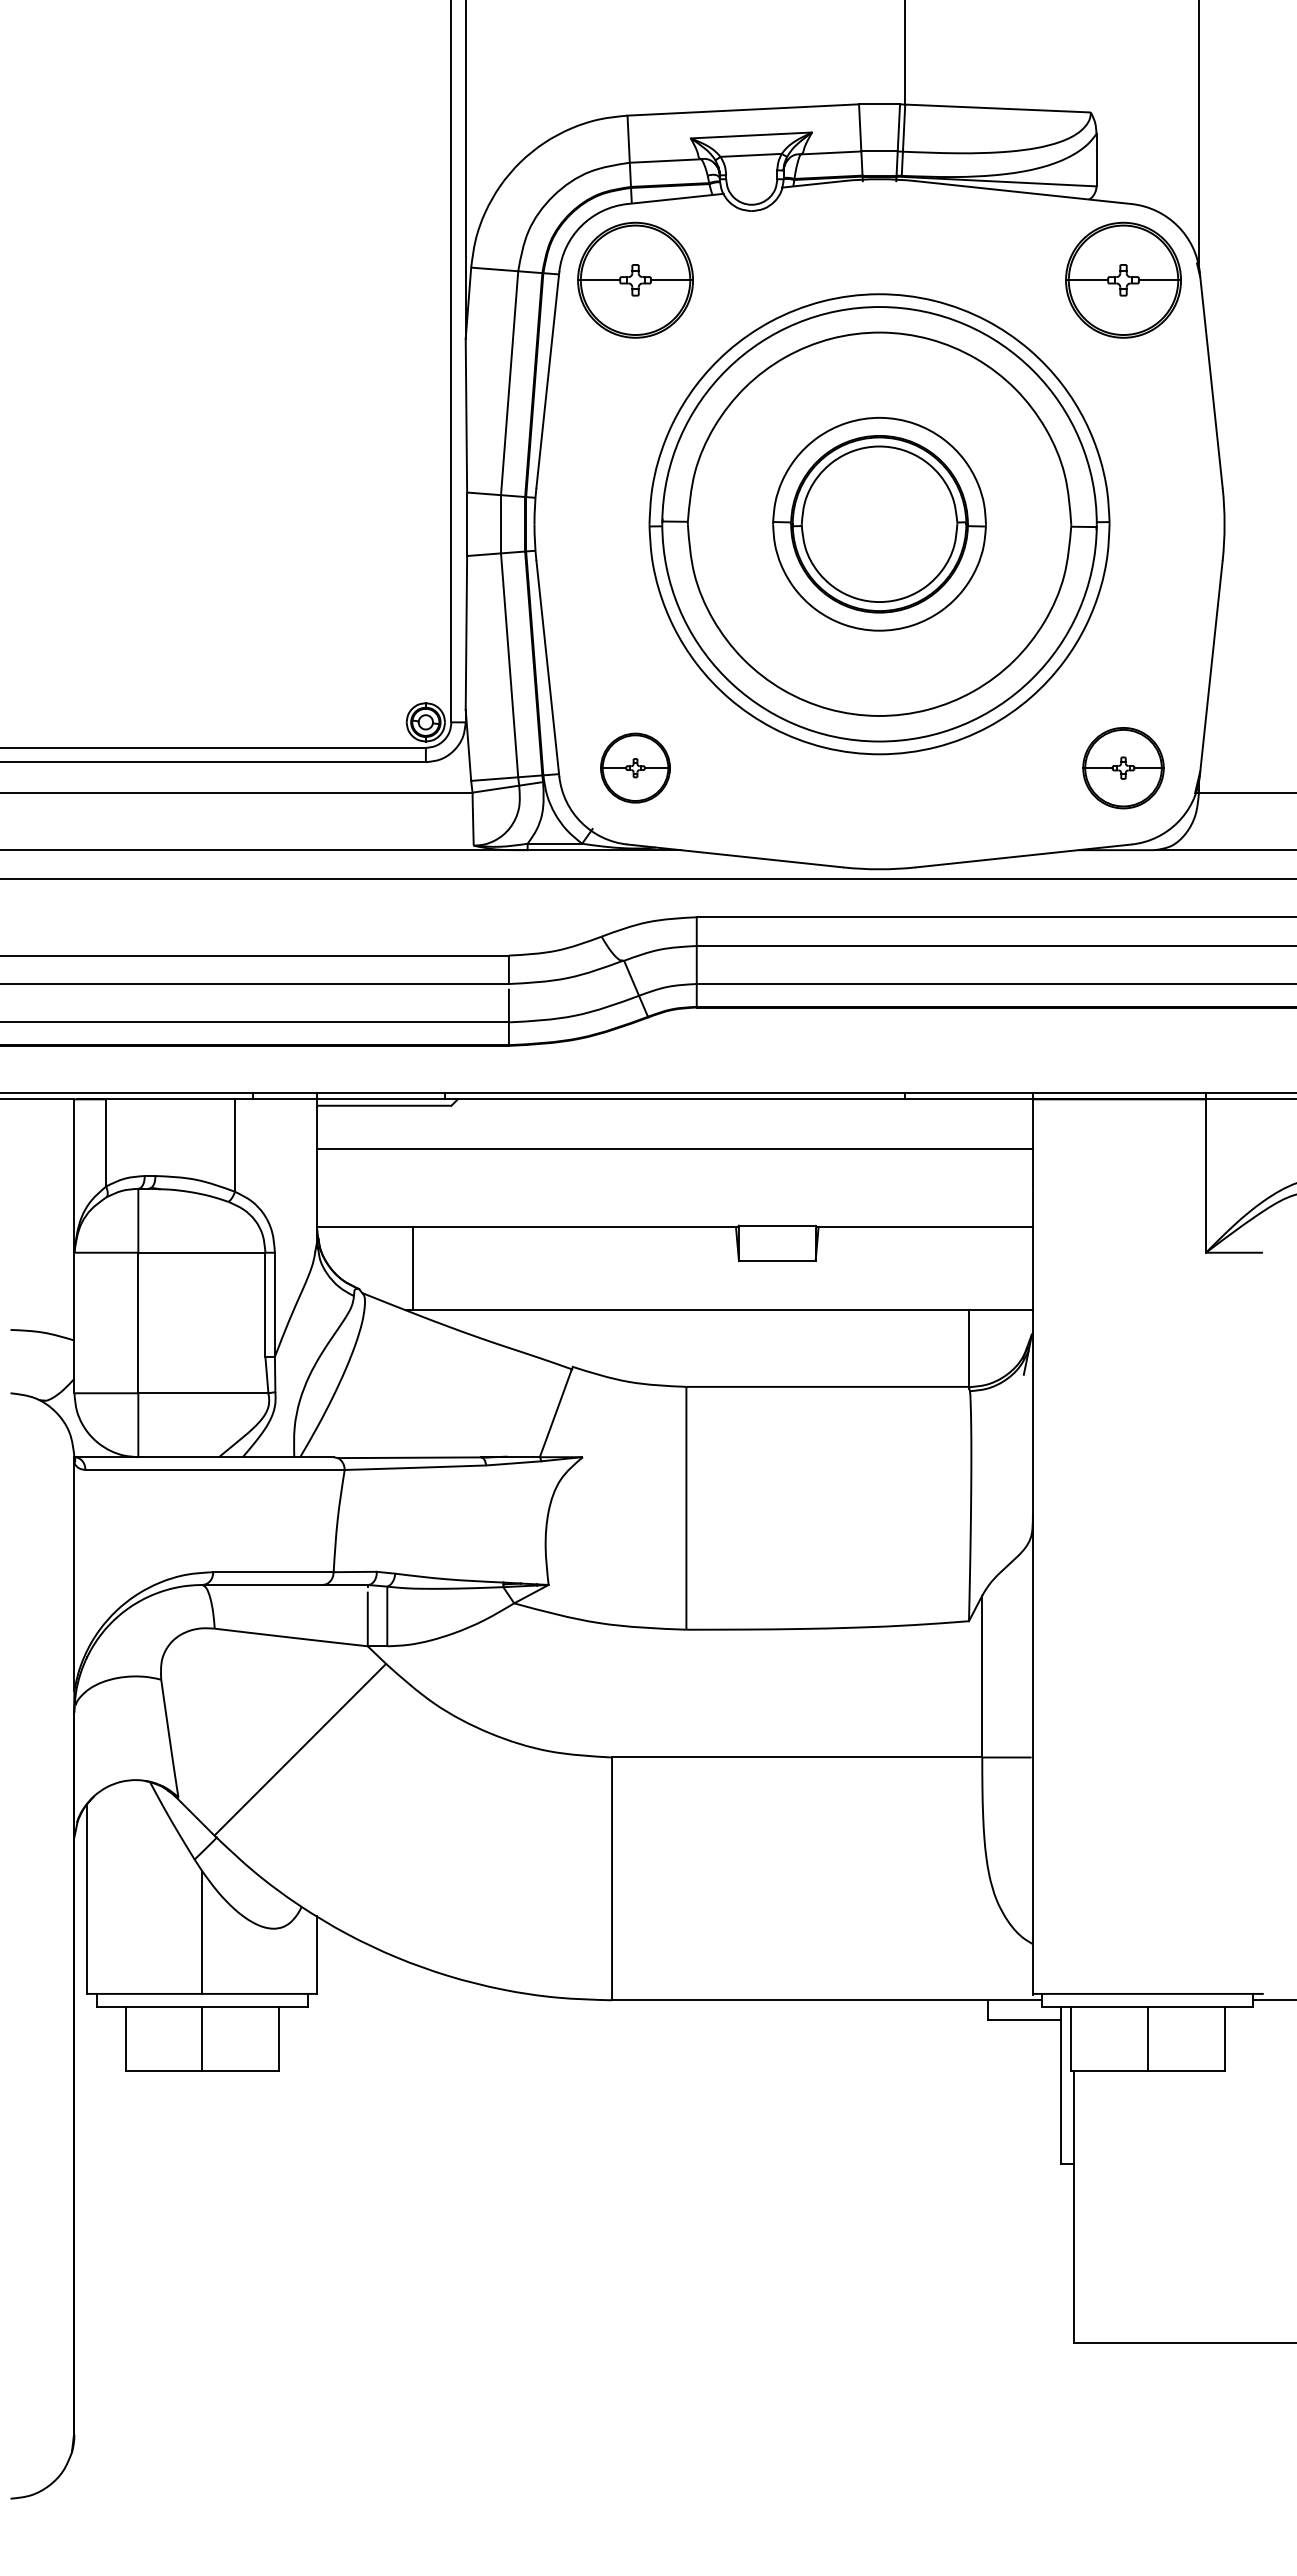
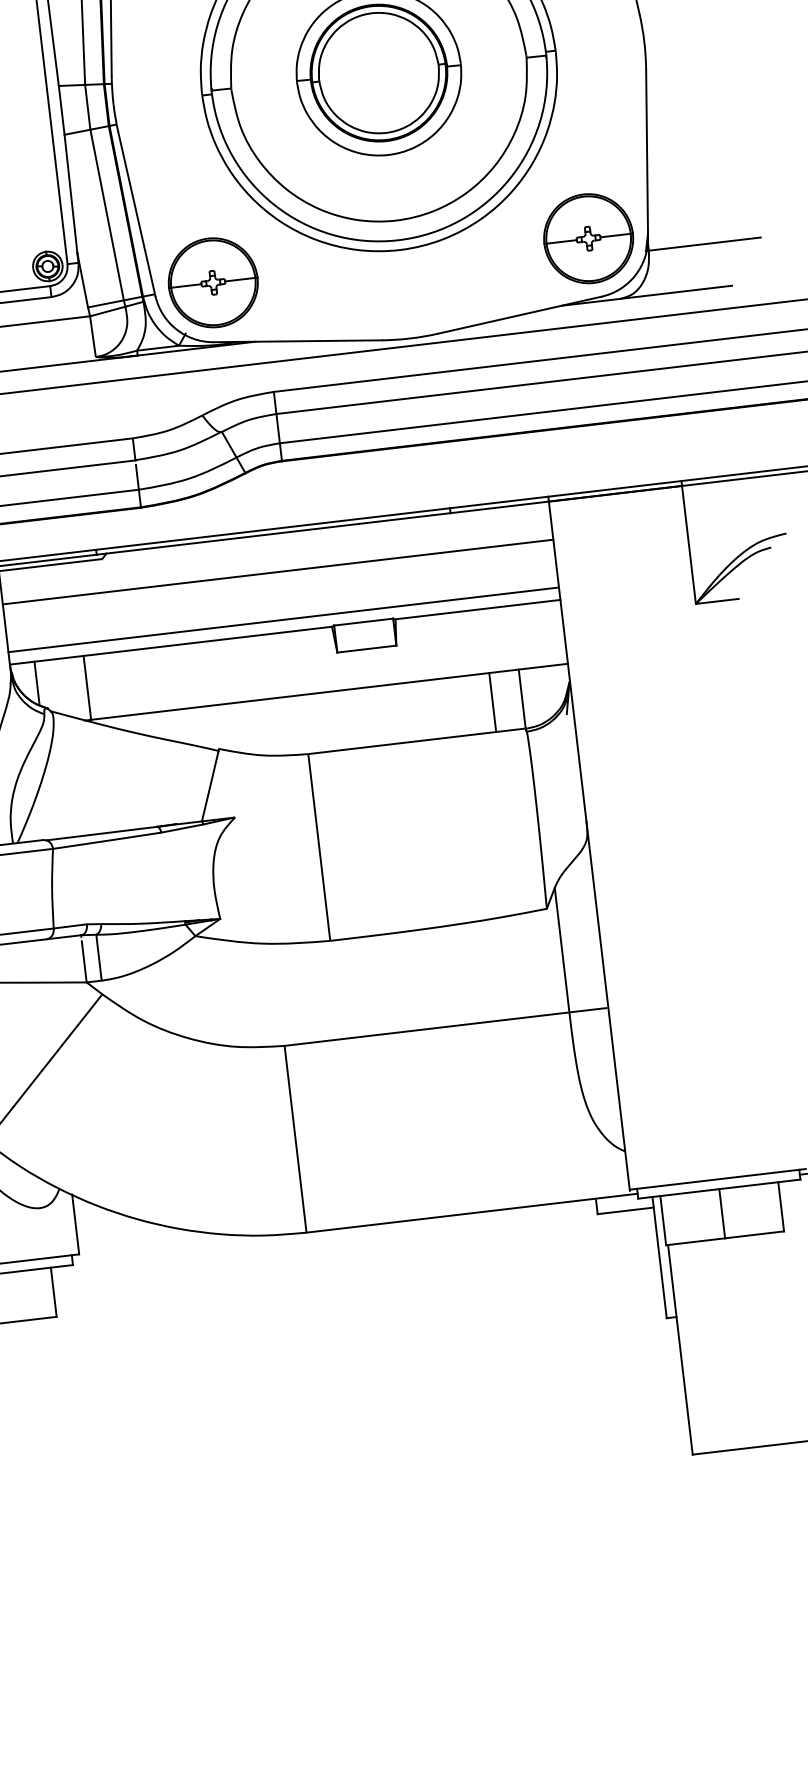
part: (635, 767) -> (213, 282), size x1.67
part: (1123, 767) -> (588, 238), size x1.43
line: (674, 1211) -> (283, 620), added
line: (349, 1255) -> (37, 683), added
line: (930, 1348) -> (492, 702), added

